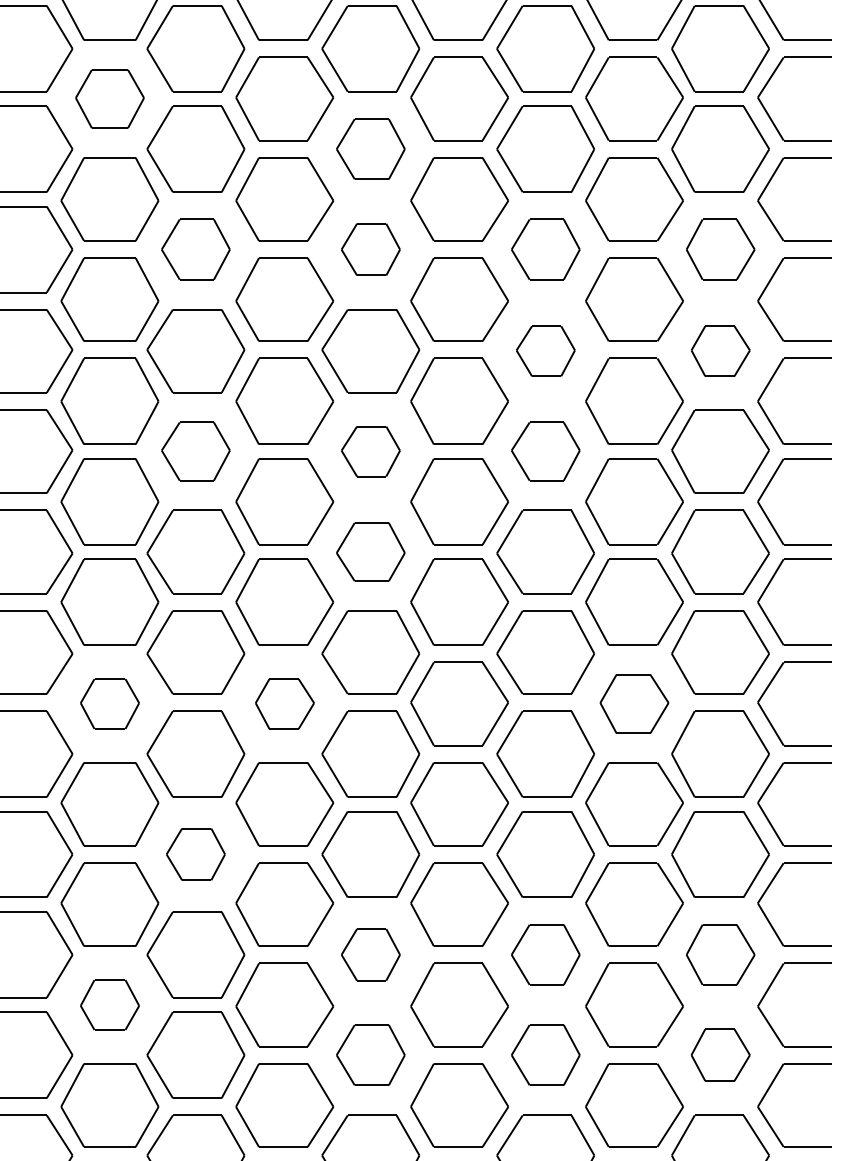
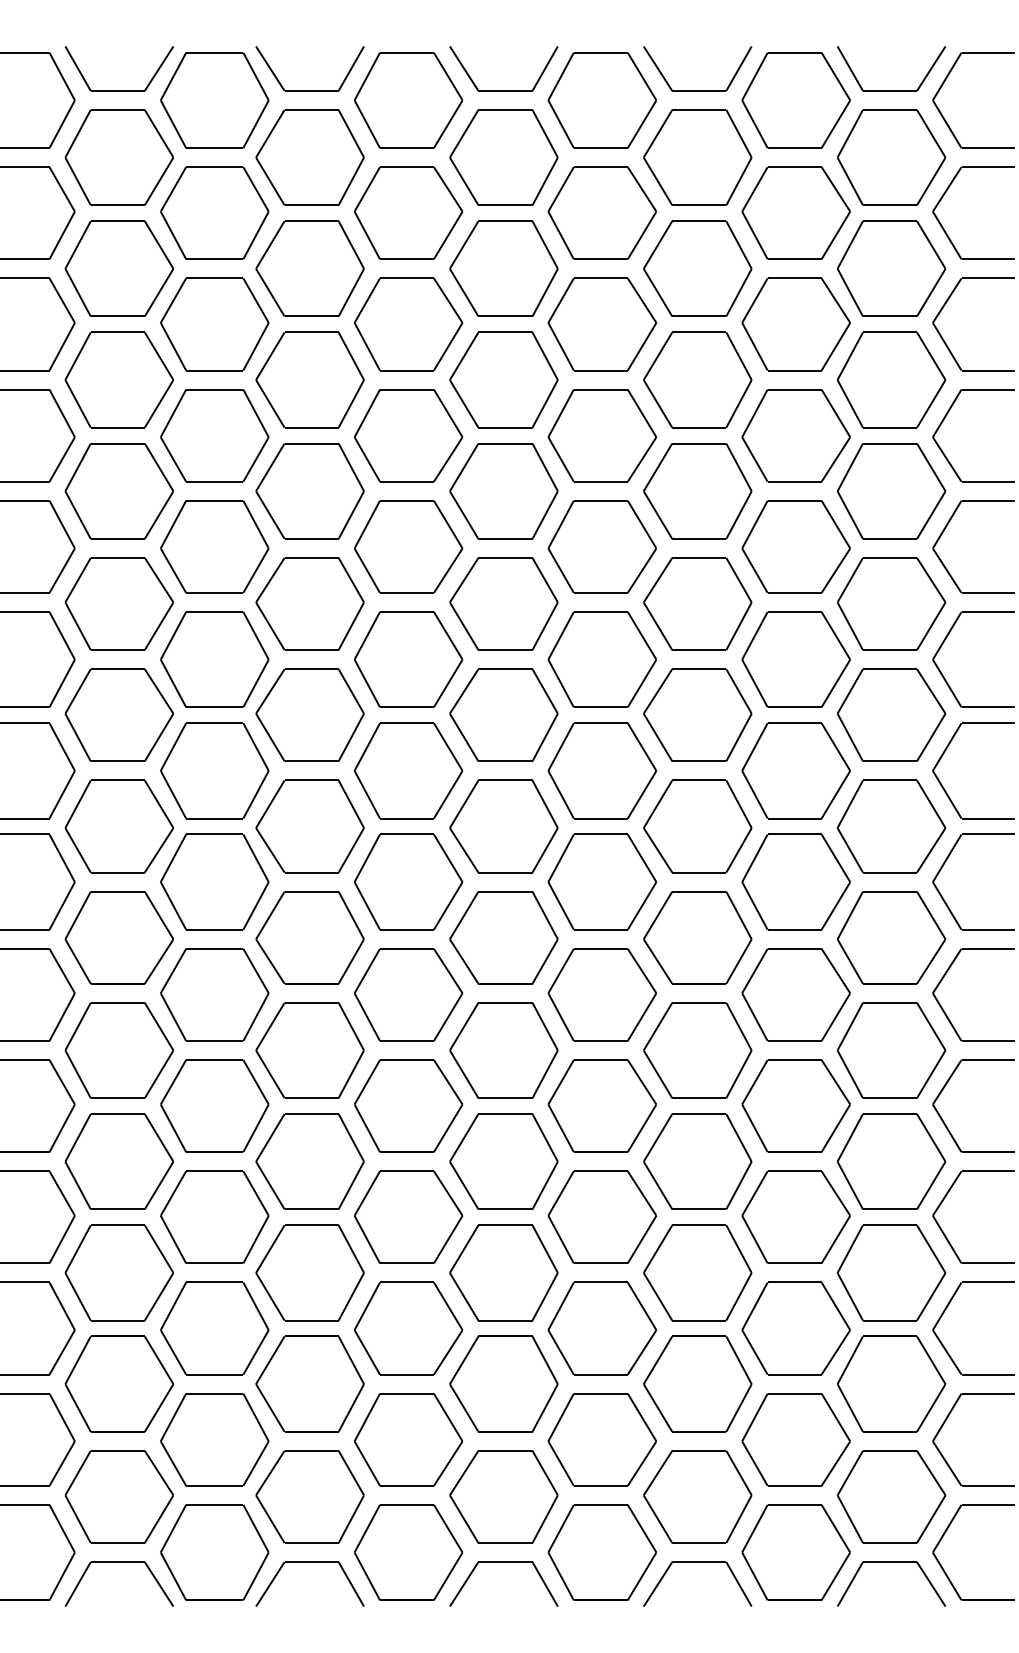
part: (109, 99) -> (214, 324), size x1.43
part: (370, 148) -> (503, 379), size x1.43
part: (195, 249) -> (309, 491), size x1.43
part: (370, 249) -> (503, 491), size x1.67
part: (545, 249) -> (697, 491), size x1.43
part: (720, 249) -> (891, 491), size x1.43
part: (545, 350) -> (697, 603), size x1.67
part: (720, 350) -> (891, 603), size x1.67
part: (195, 450) -> (309, 714), size x1.43
part: (370, 450) -> (503, 714), size x1.67
part: (545, 450) -> (697, 714), size x1.43
part: (370, 552) -> (503, 826), size x1.43
part: (109, 703) -> (214, 994), size x1.67
part: (284, 703) -> (408, 994), size x1.67
part: (633, 703) -> (795, 994), size x1.43
part: (195, 854) -> (309, 1161), size x1.67
part: (370, 954) -> (503, 1272), size x1.67
part: (545, 954) -> (697, 1272), size x1.43
part: (720, 954) -> (891, 1272), size x1.43
part: (109, 1004) -> (214, 1328), size x1.67
part: (370, 1054) -> (503, 1383), size x1.43
part: (545, 1054) -> (697, 1383), size x1.43
part: (720, 1054) -> (891, 1383), size x1.67

